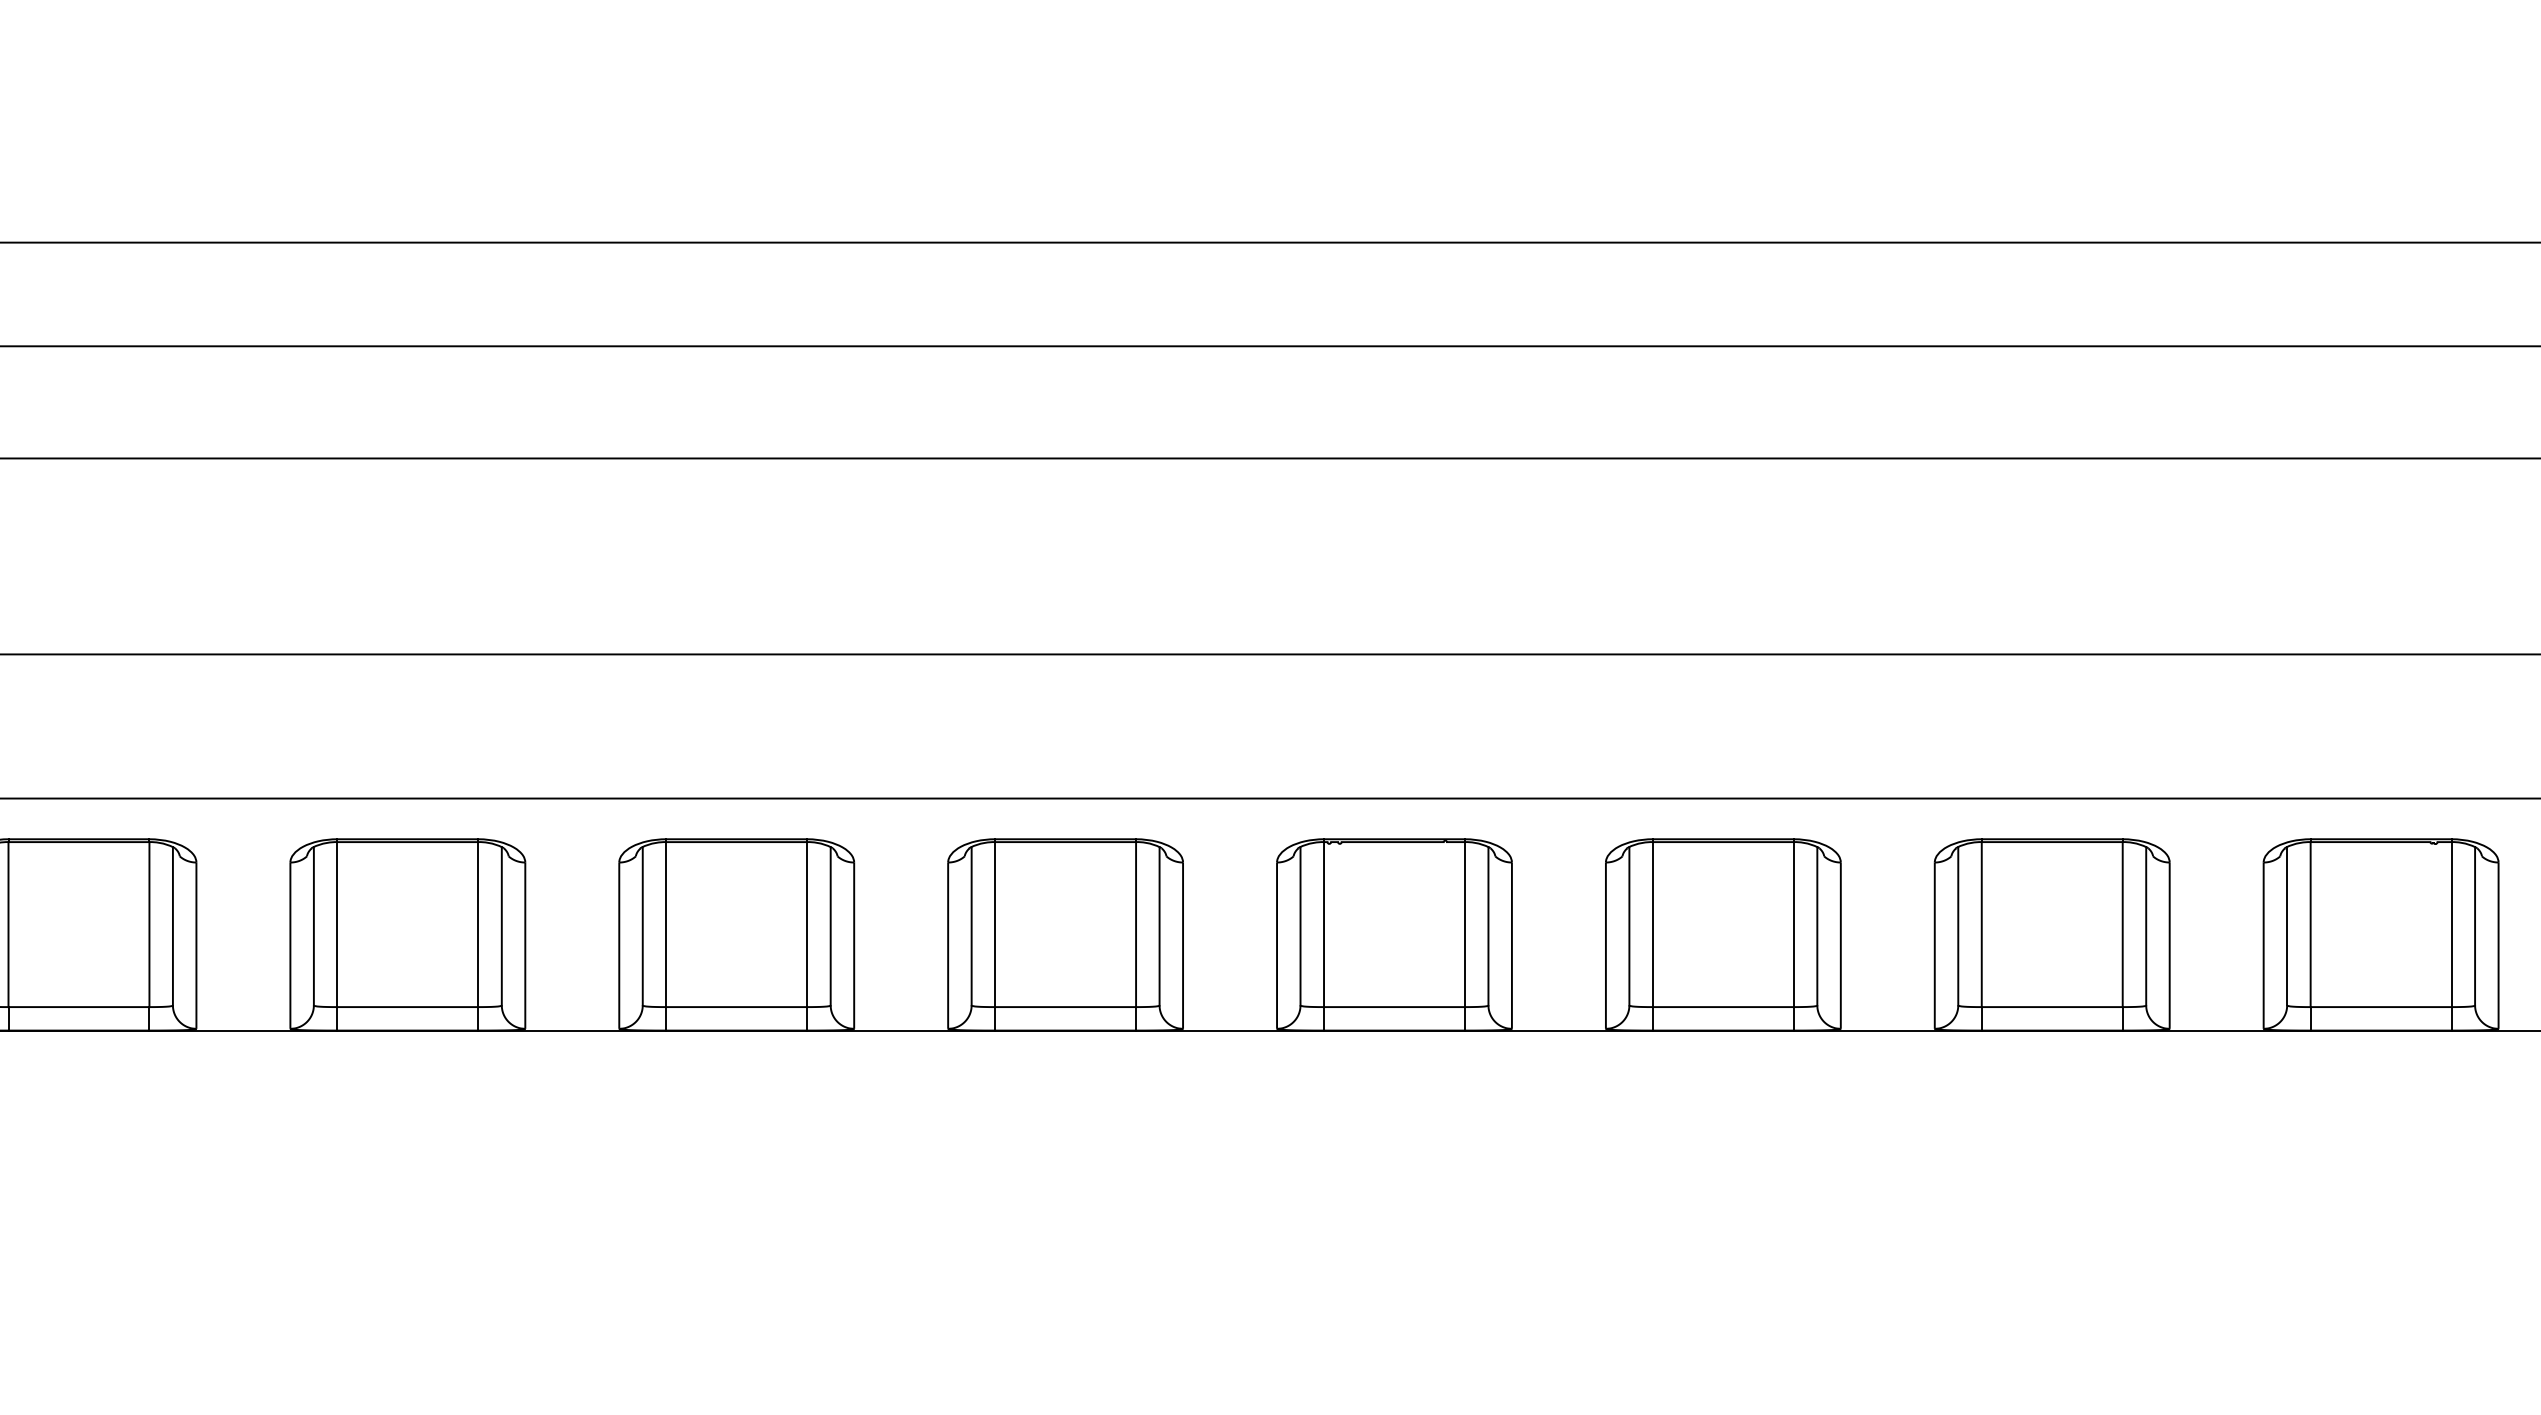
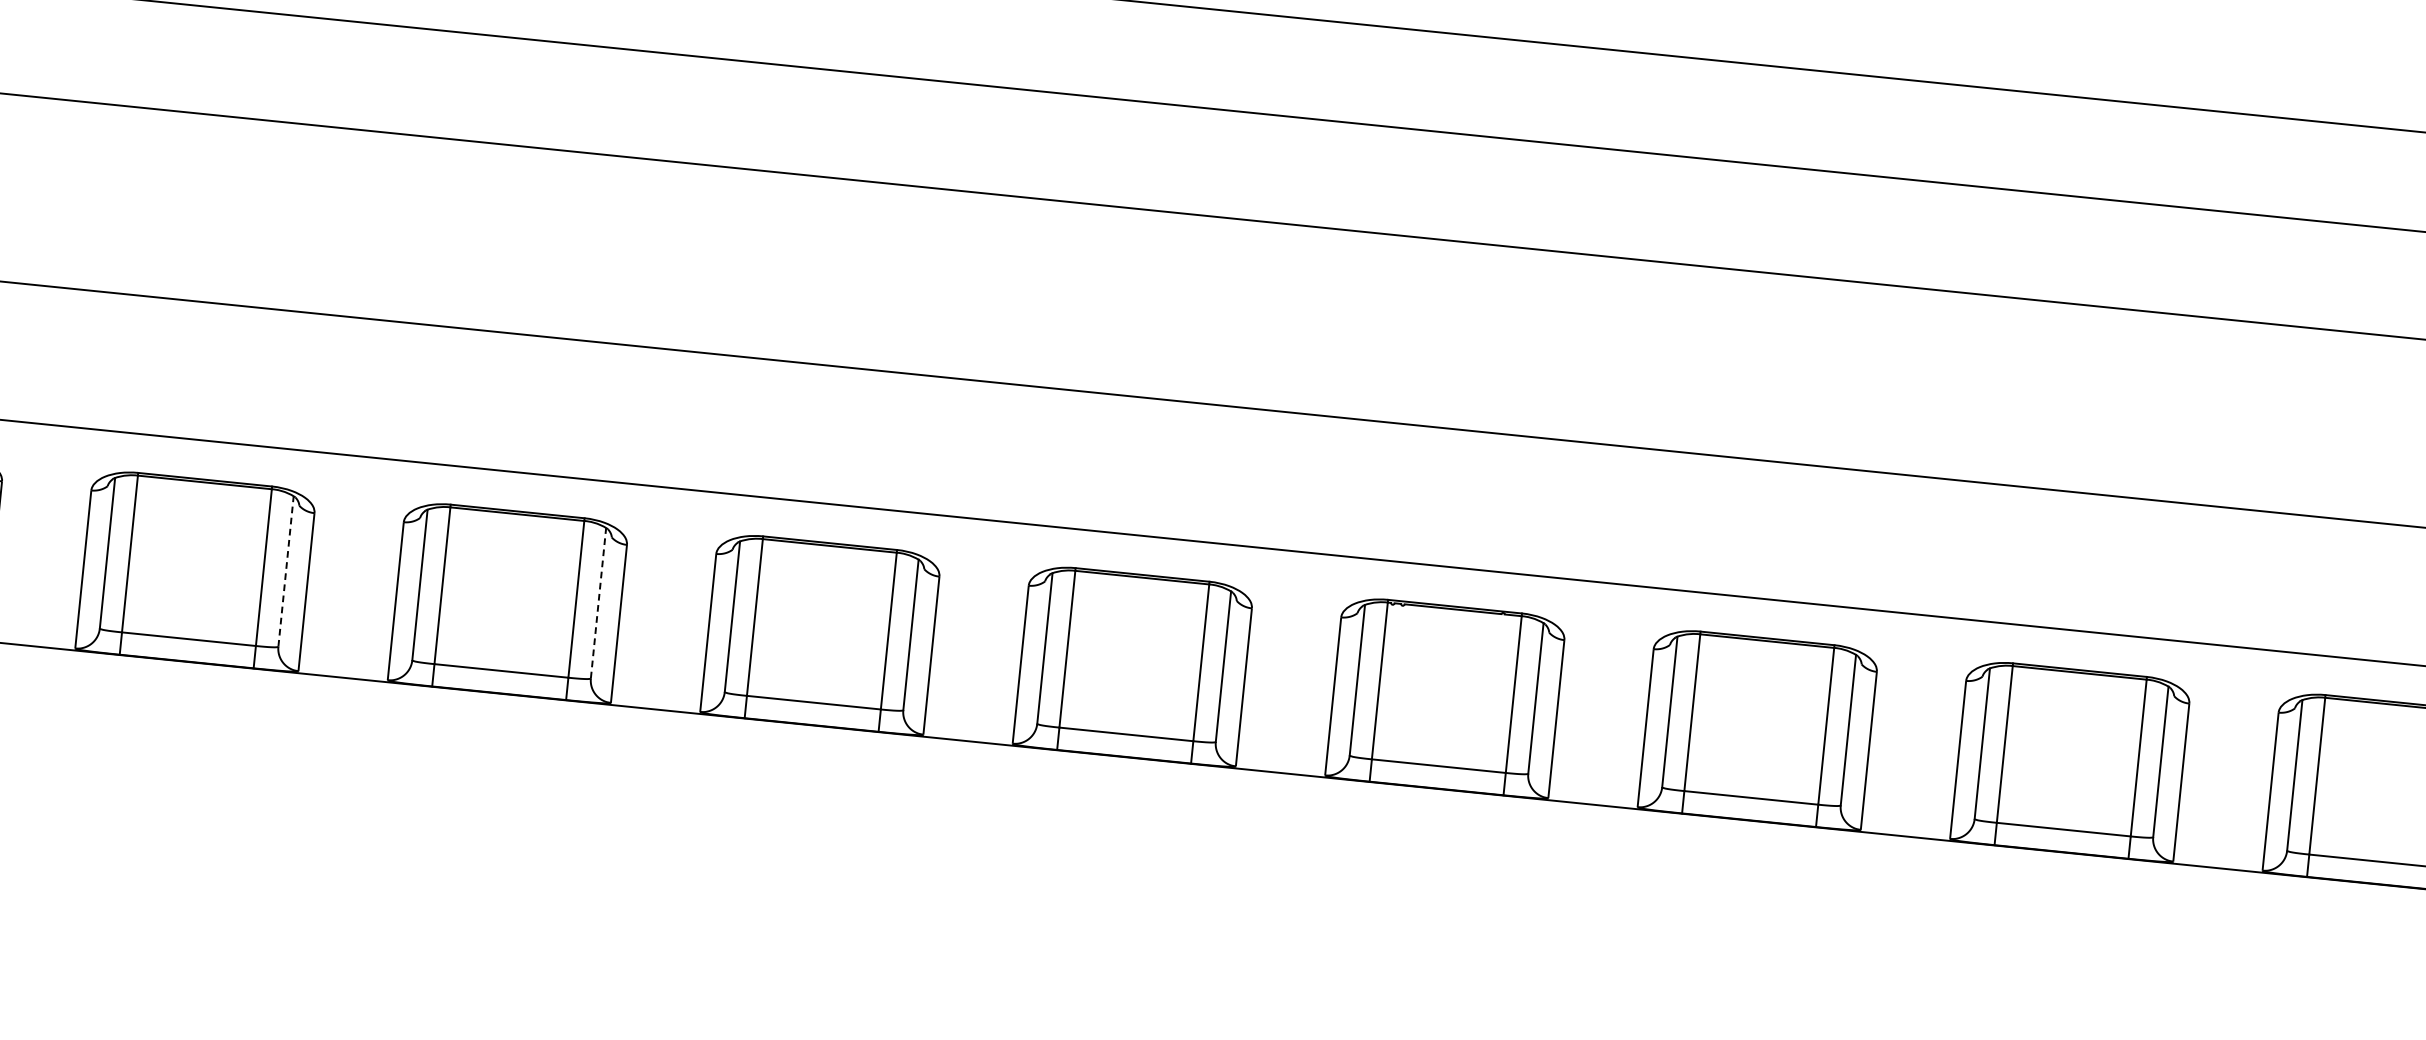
line: (172, 925) -> (285, 570), solid -> dashed
line: (501, 925) -> (598, 602), solid -> dashed

